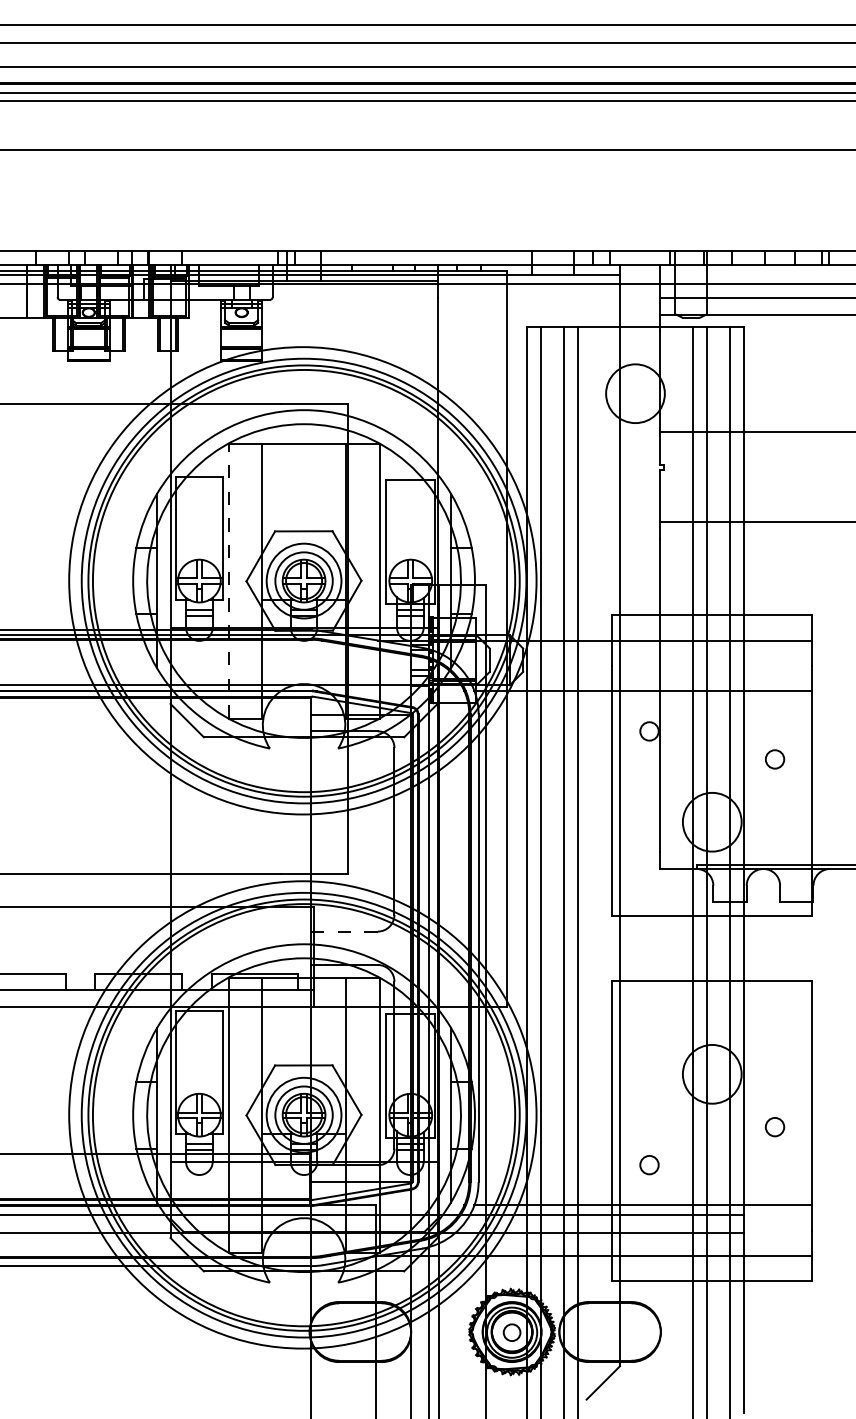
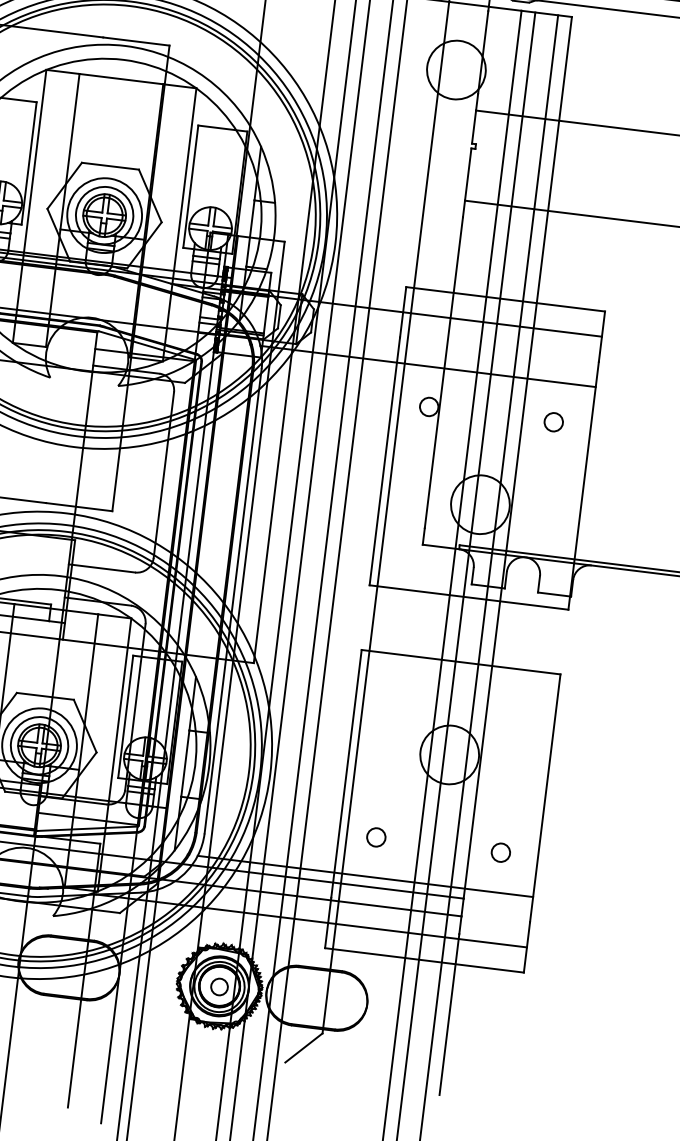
line: (228, 581) -> (29, 206), dashed -> solid
circle: (775, 759) -> (554, 422), moved
line: (343, 931) -> (101, 568), dashed -> solid
circle: (775, 1127) -> (501, 853), moved

